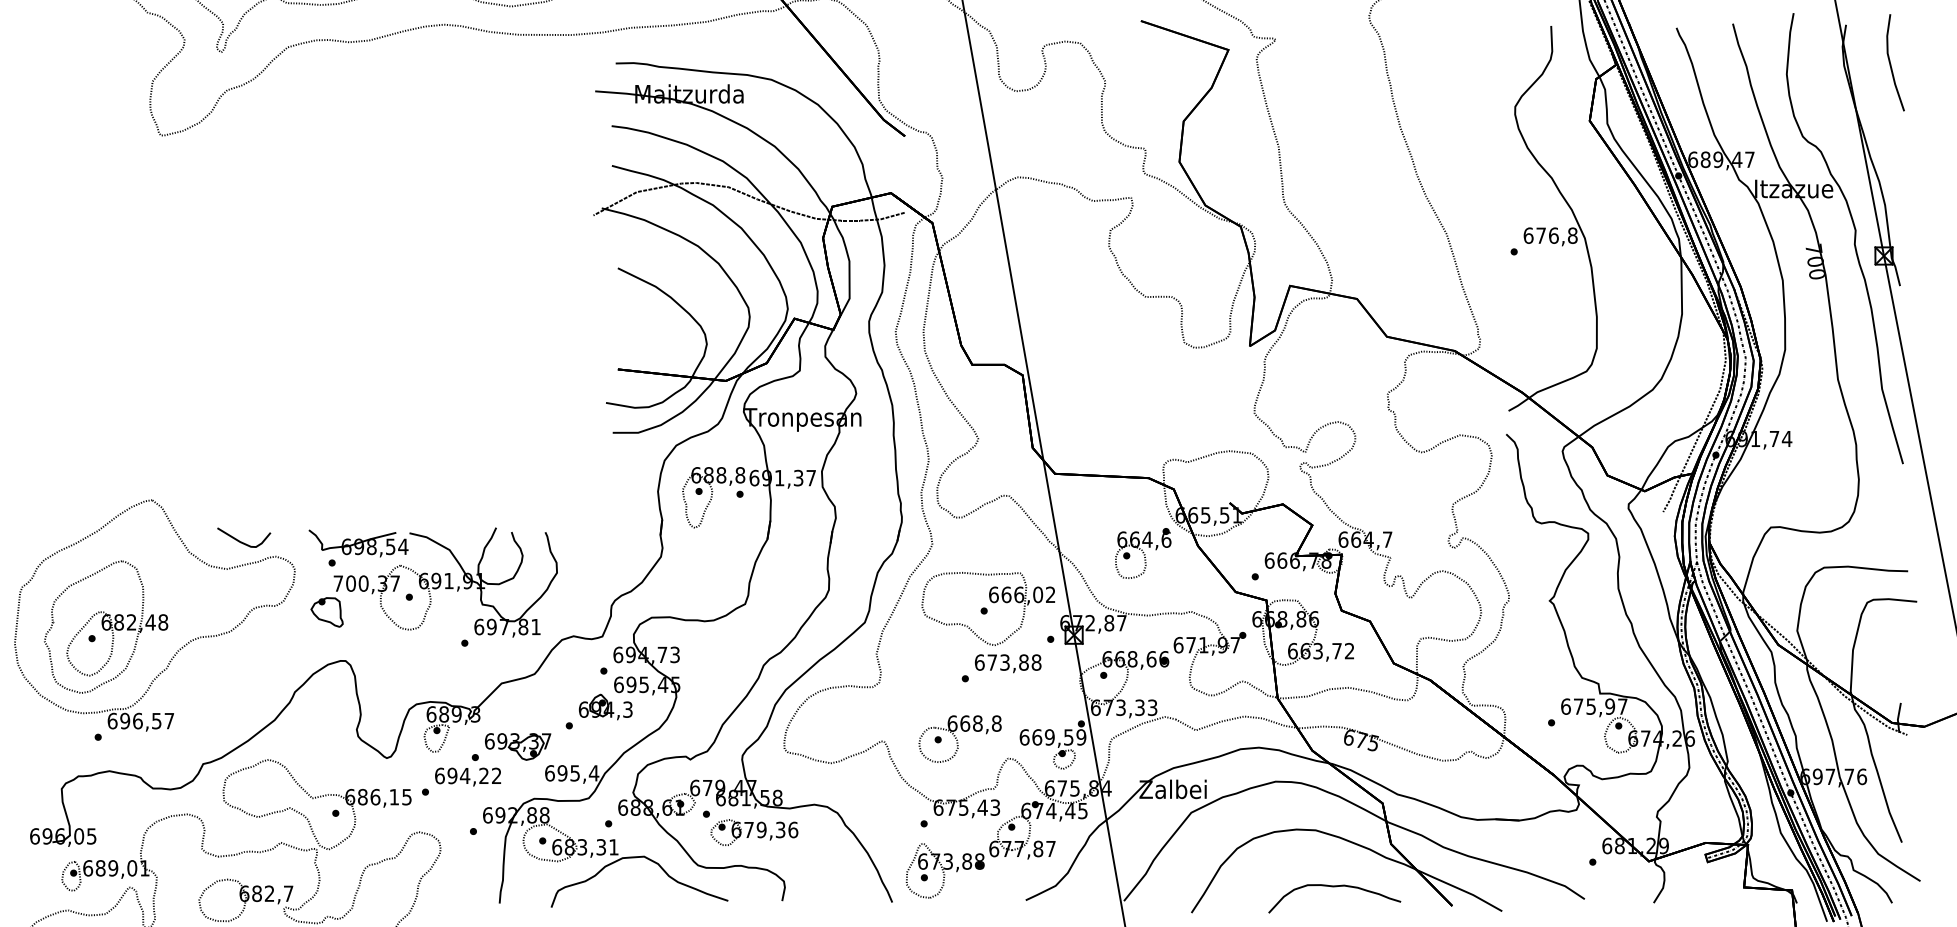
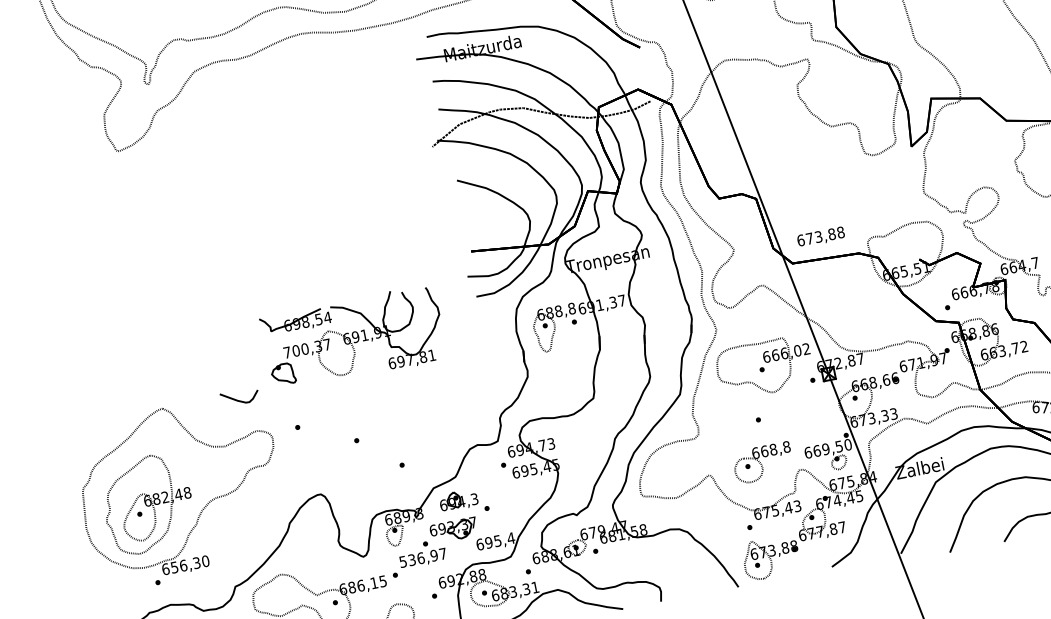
curve: (241, 541) -> (238, 400), moved
part: (1143, 553) -> (865, 307), removed
part: (432, 582) -> (353, 338), moved
text: (1008, 663) -> (821, 237), moved
part: (605, 706) -> (458, 500), moved
text: (147, 720) -> (190, 563), 696,57 -> 656,30
text: (1081, 737) -> (848, 444), 669,59 -> 669,50
text: (468, 775) -> (423, 557), 694,22 -> 536,97
part: (754, 832) -> (631, 557), removed

